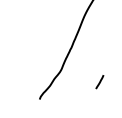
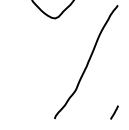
line: (99, 82) -> (114, 112), moved

